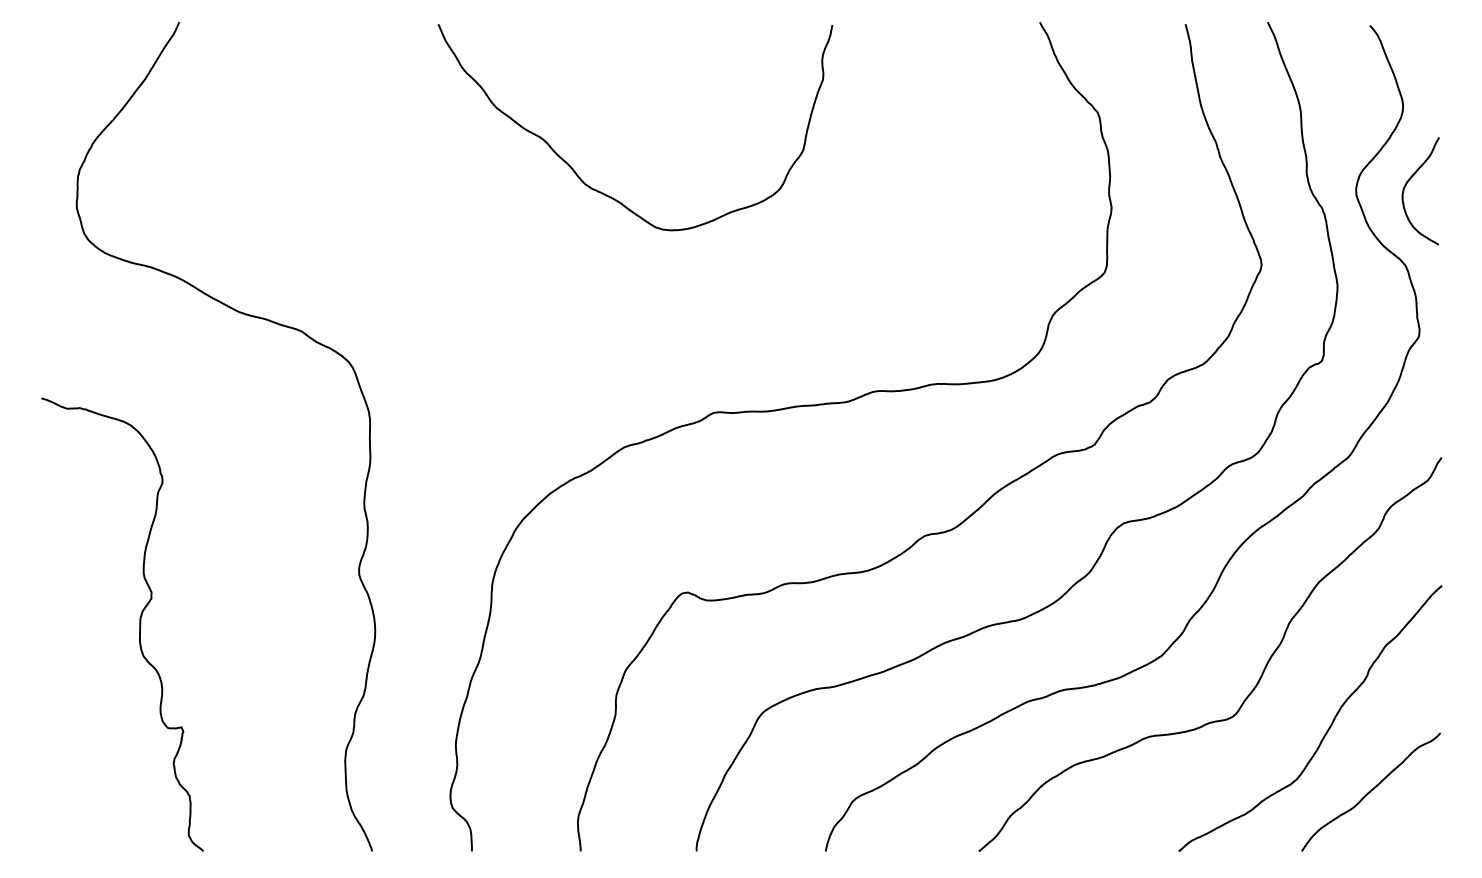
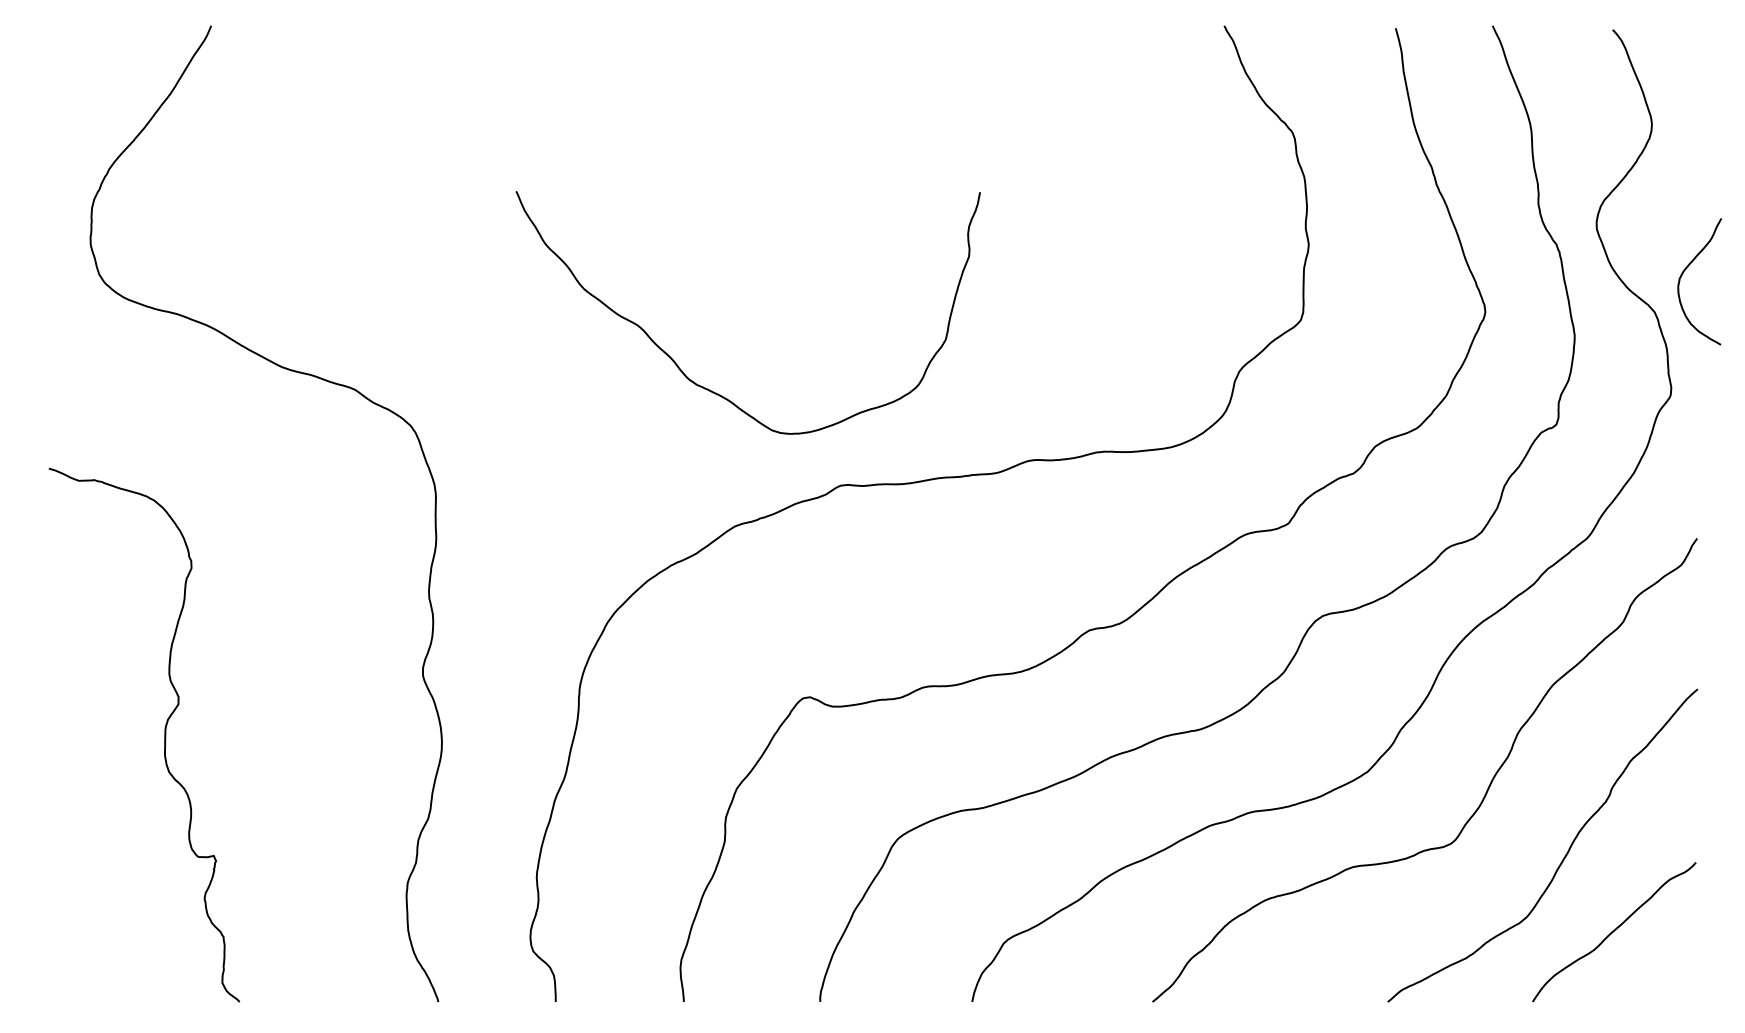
curve: (1407, 183) -> (1684, 272), moved
curve: (601, 191) -> (708, 388), moved

